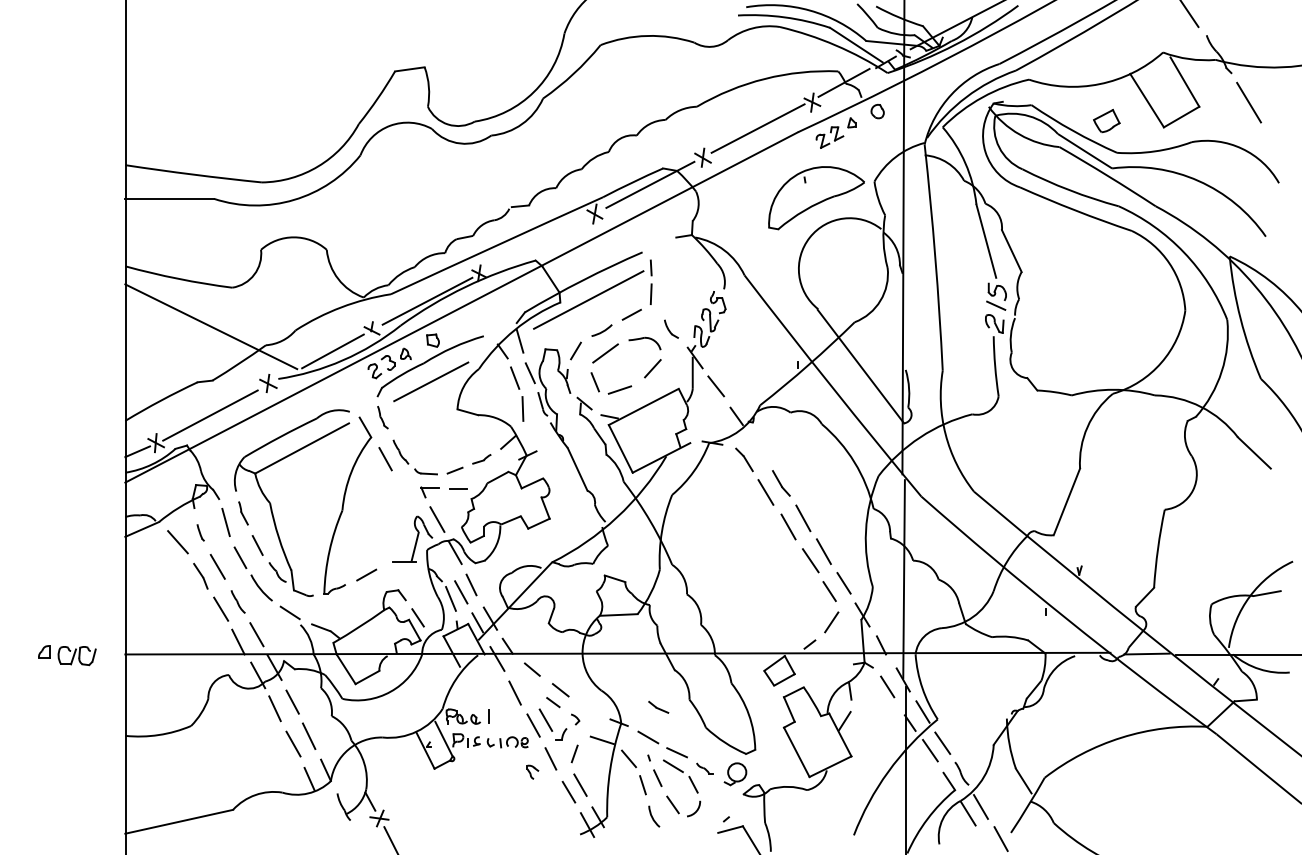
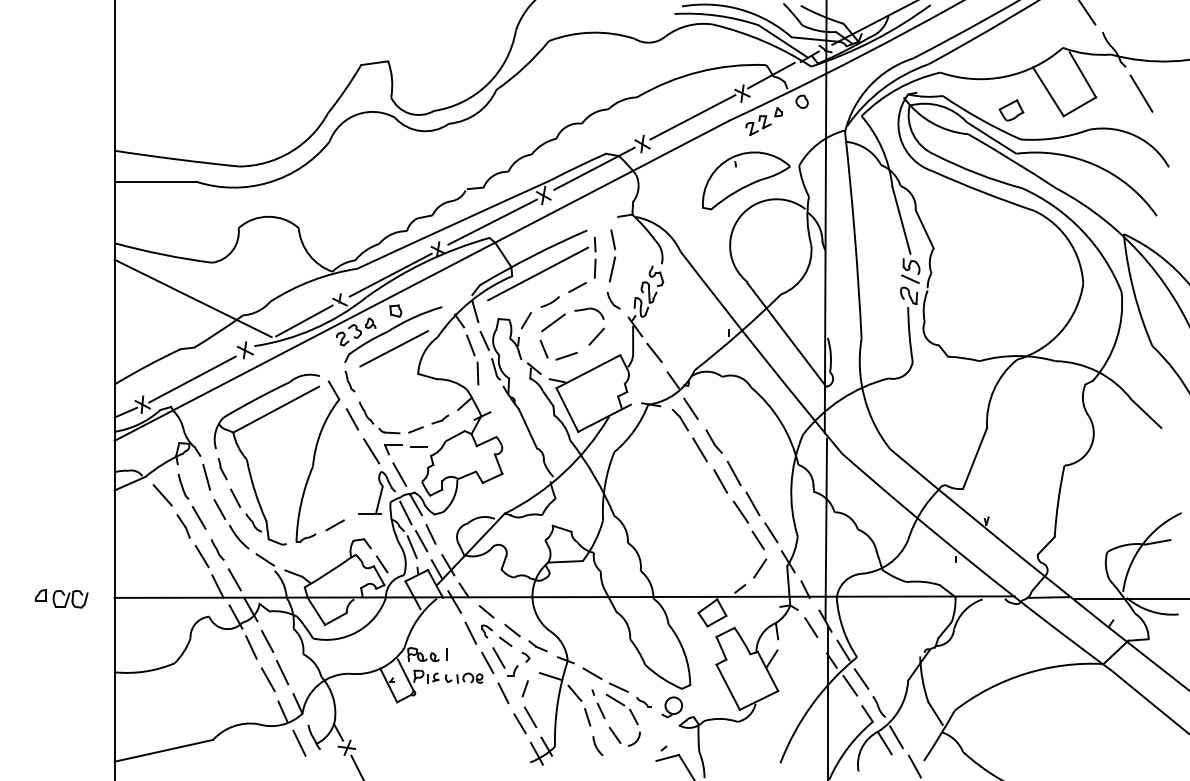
line: (538, 242) -> (492, 221), added
part: (670, 279) -> (612, 255), added
line: (755, 447) -> (690, 408), added
line: (406, 494) -> (371, 451), added
part: (200, 532) -> (183, 486), size x1.67
line: (443, 561) -> (405, 512), added
part: (658, 707) -> (537, 646), moved
part: (532, 772) -> (486, 631), moved
line: (327, 812) -> (299, 742), added

